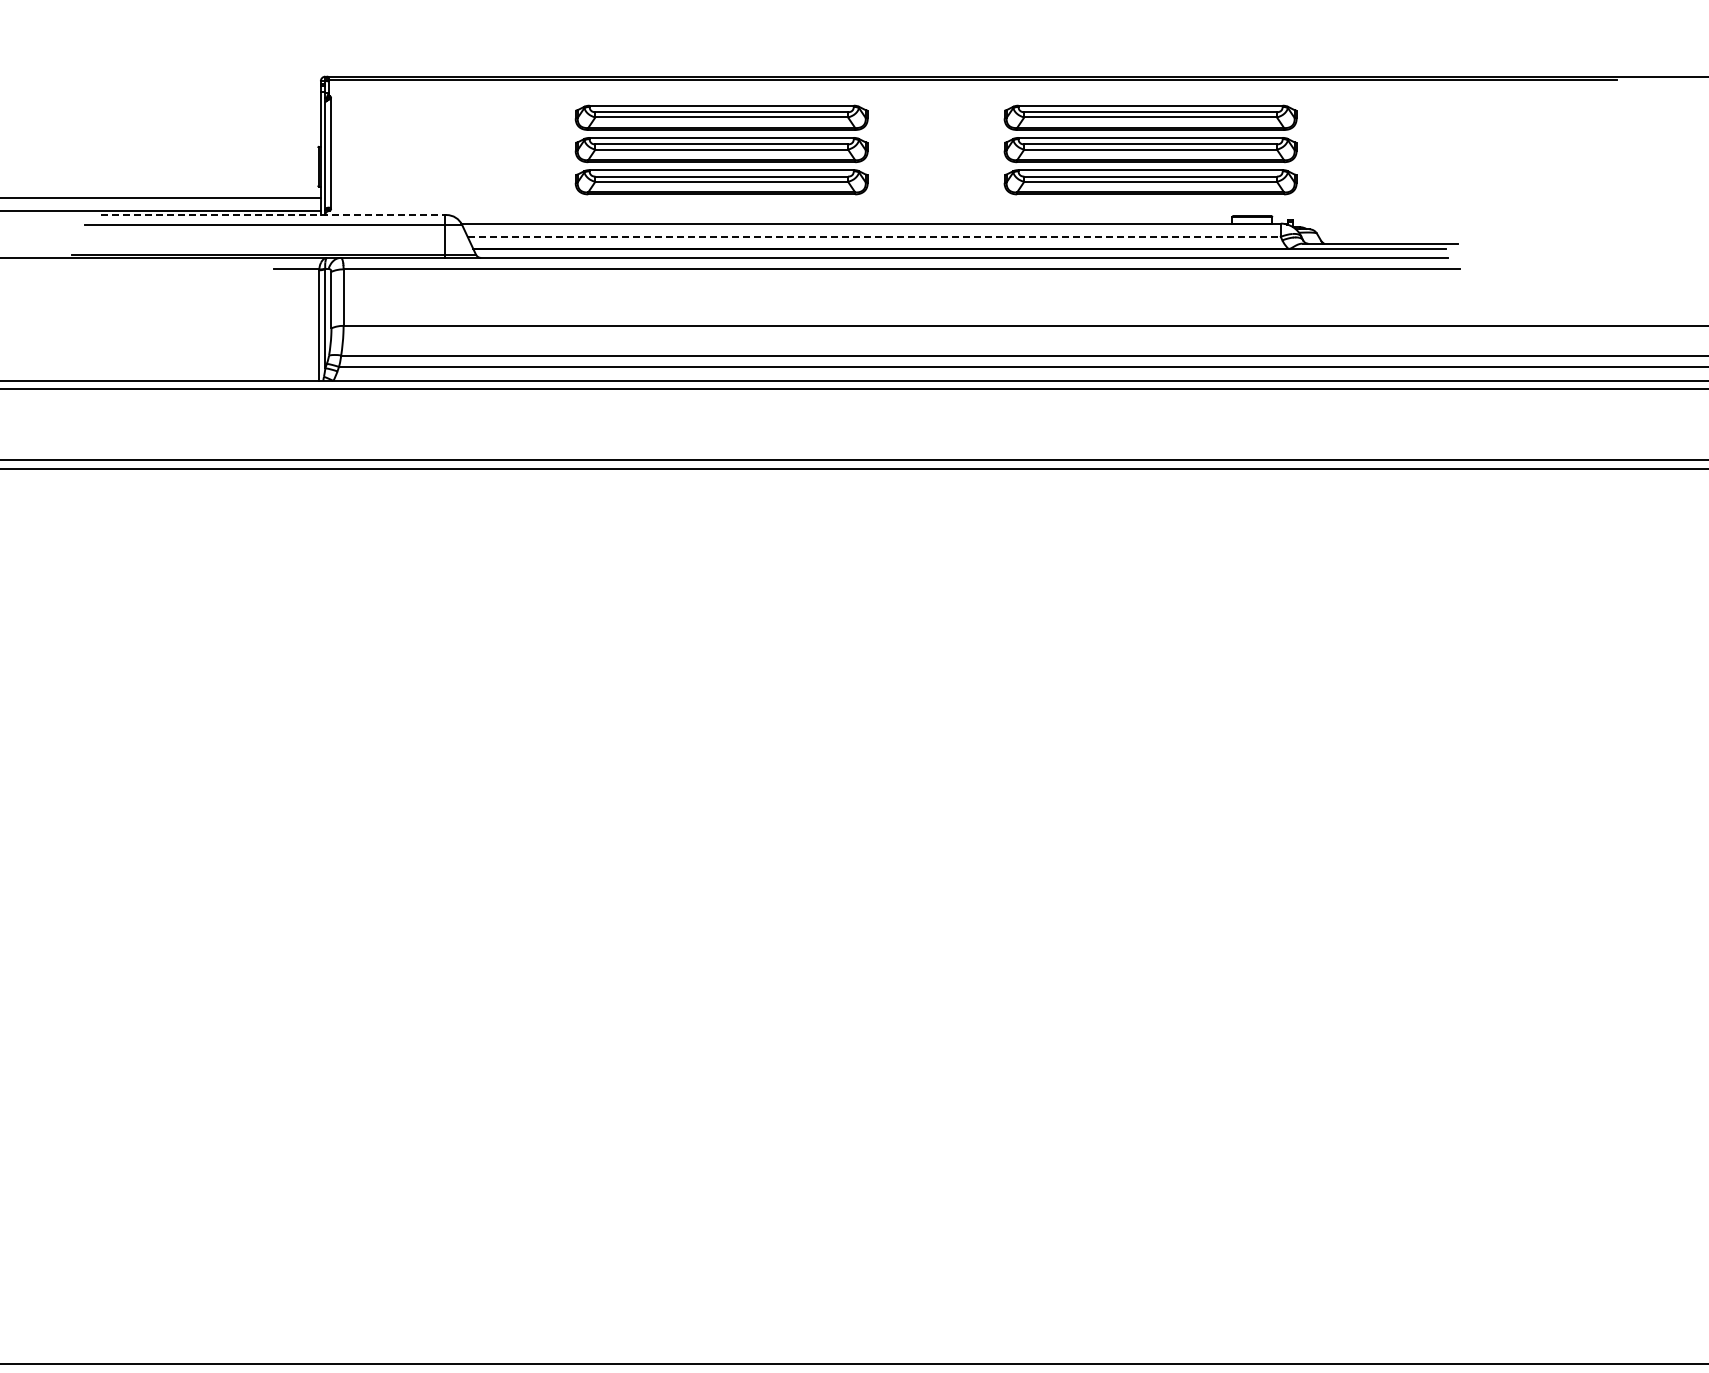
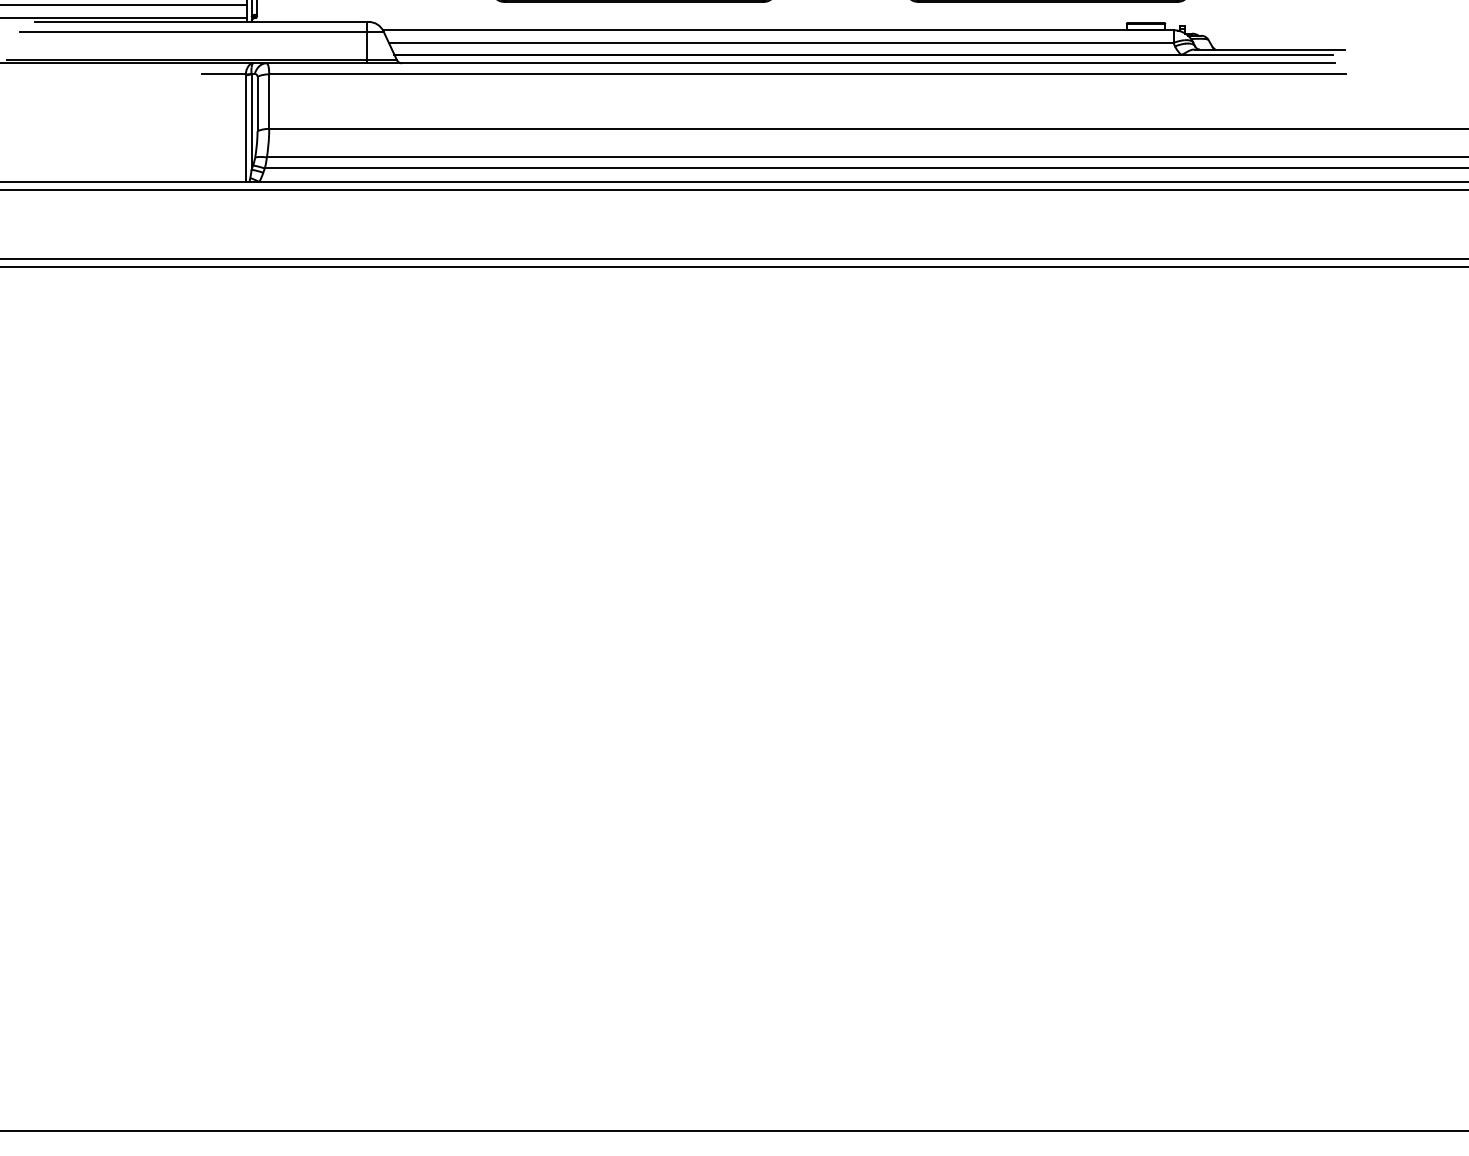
line: (273, 215) -> (201, 22), dashed -> solid
line: (874, 236) -> (781, 42), dashed -> solid

